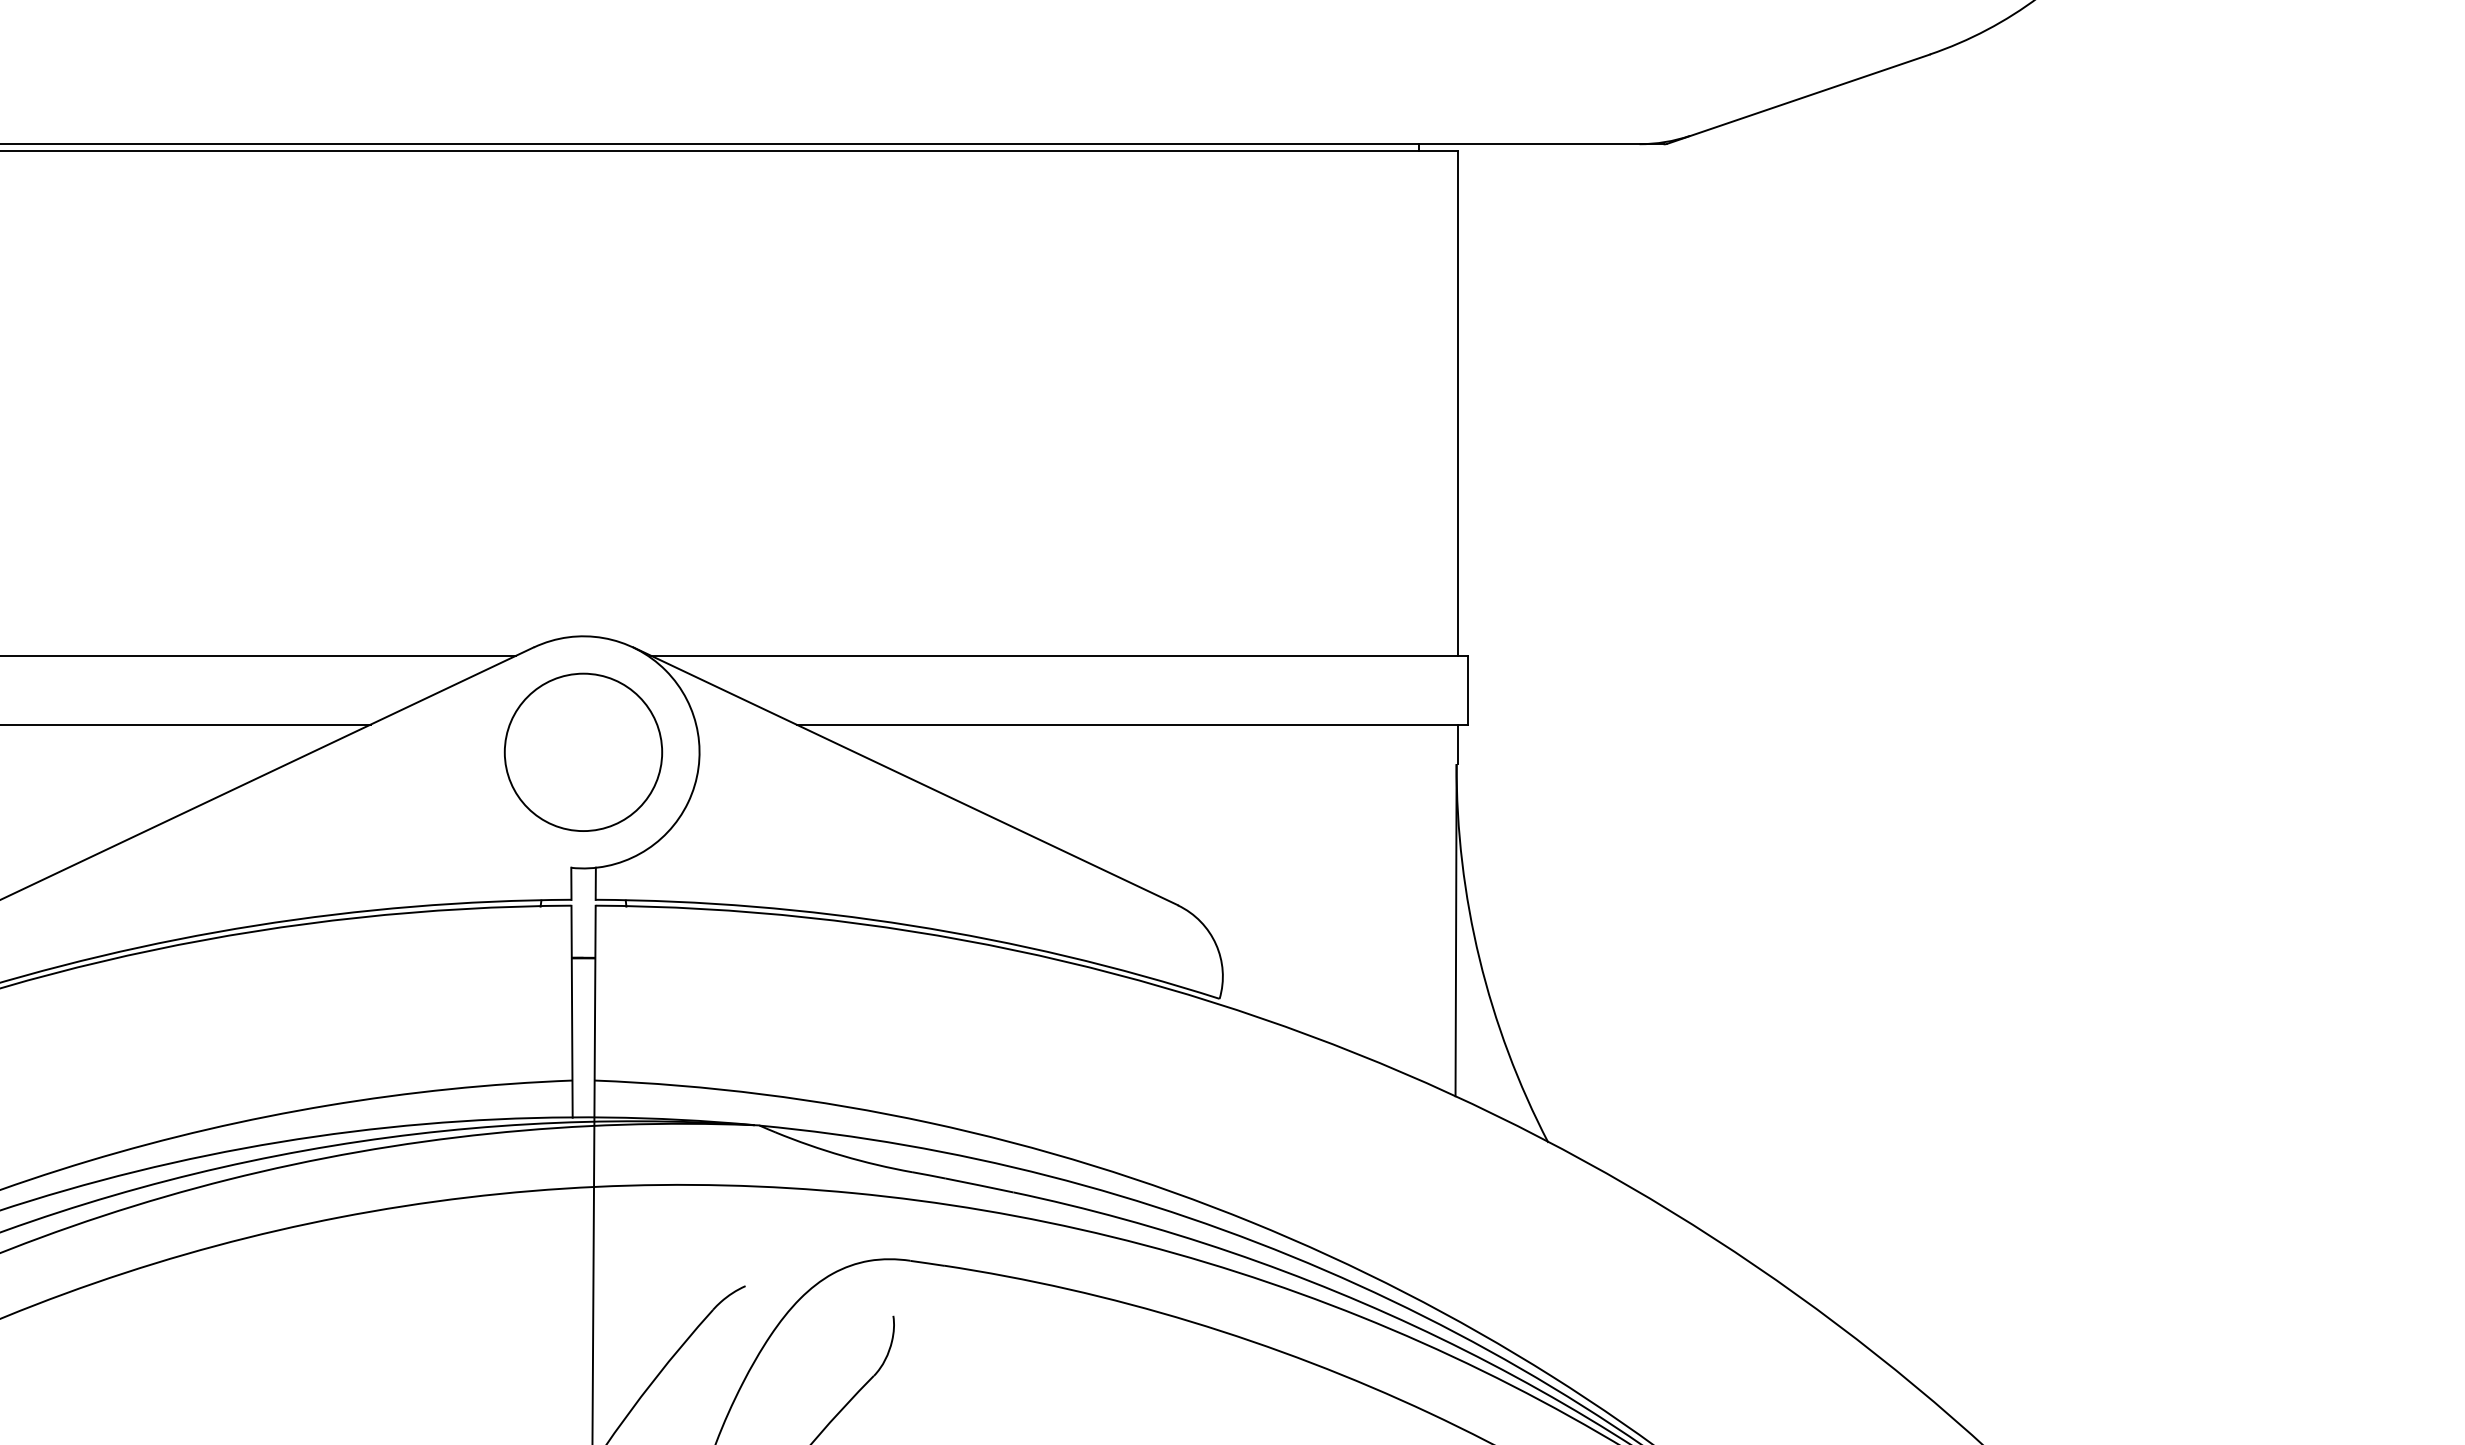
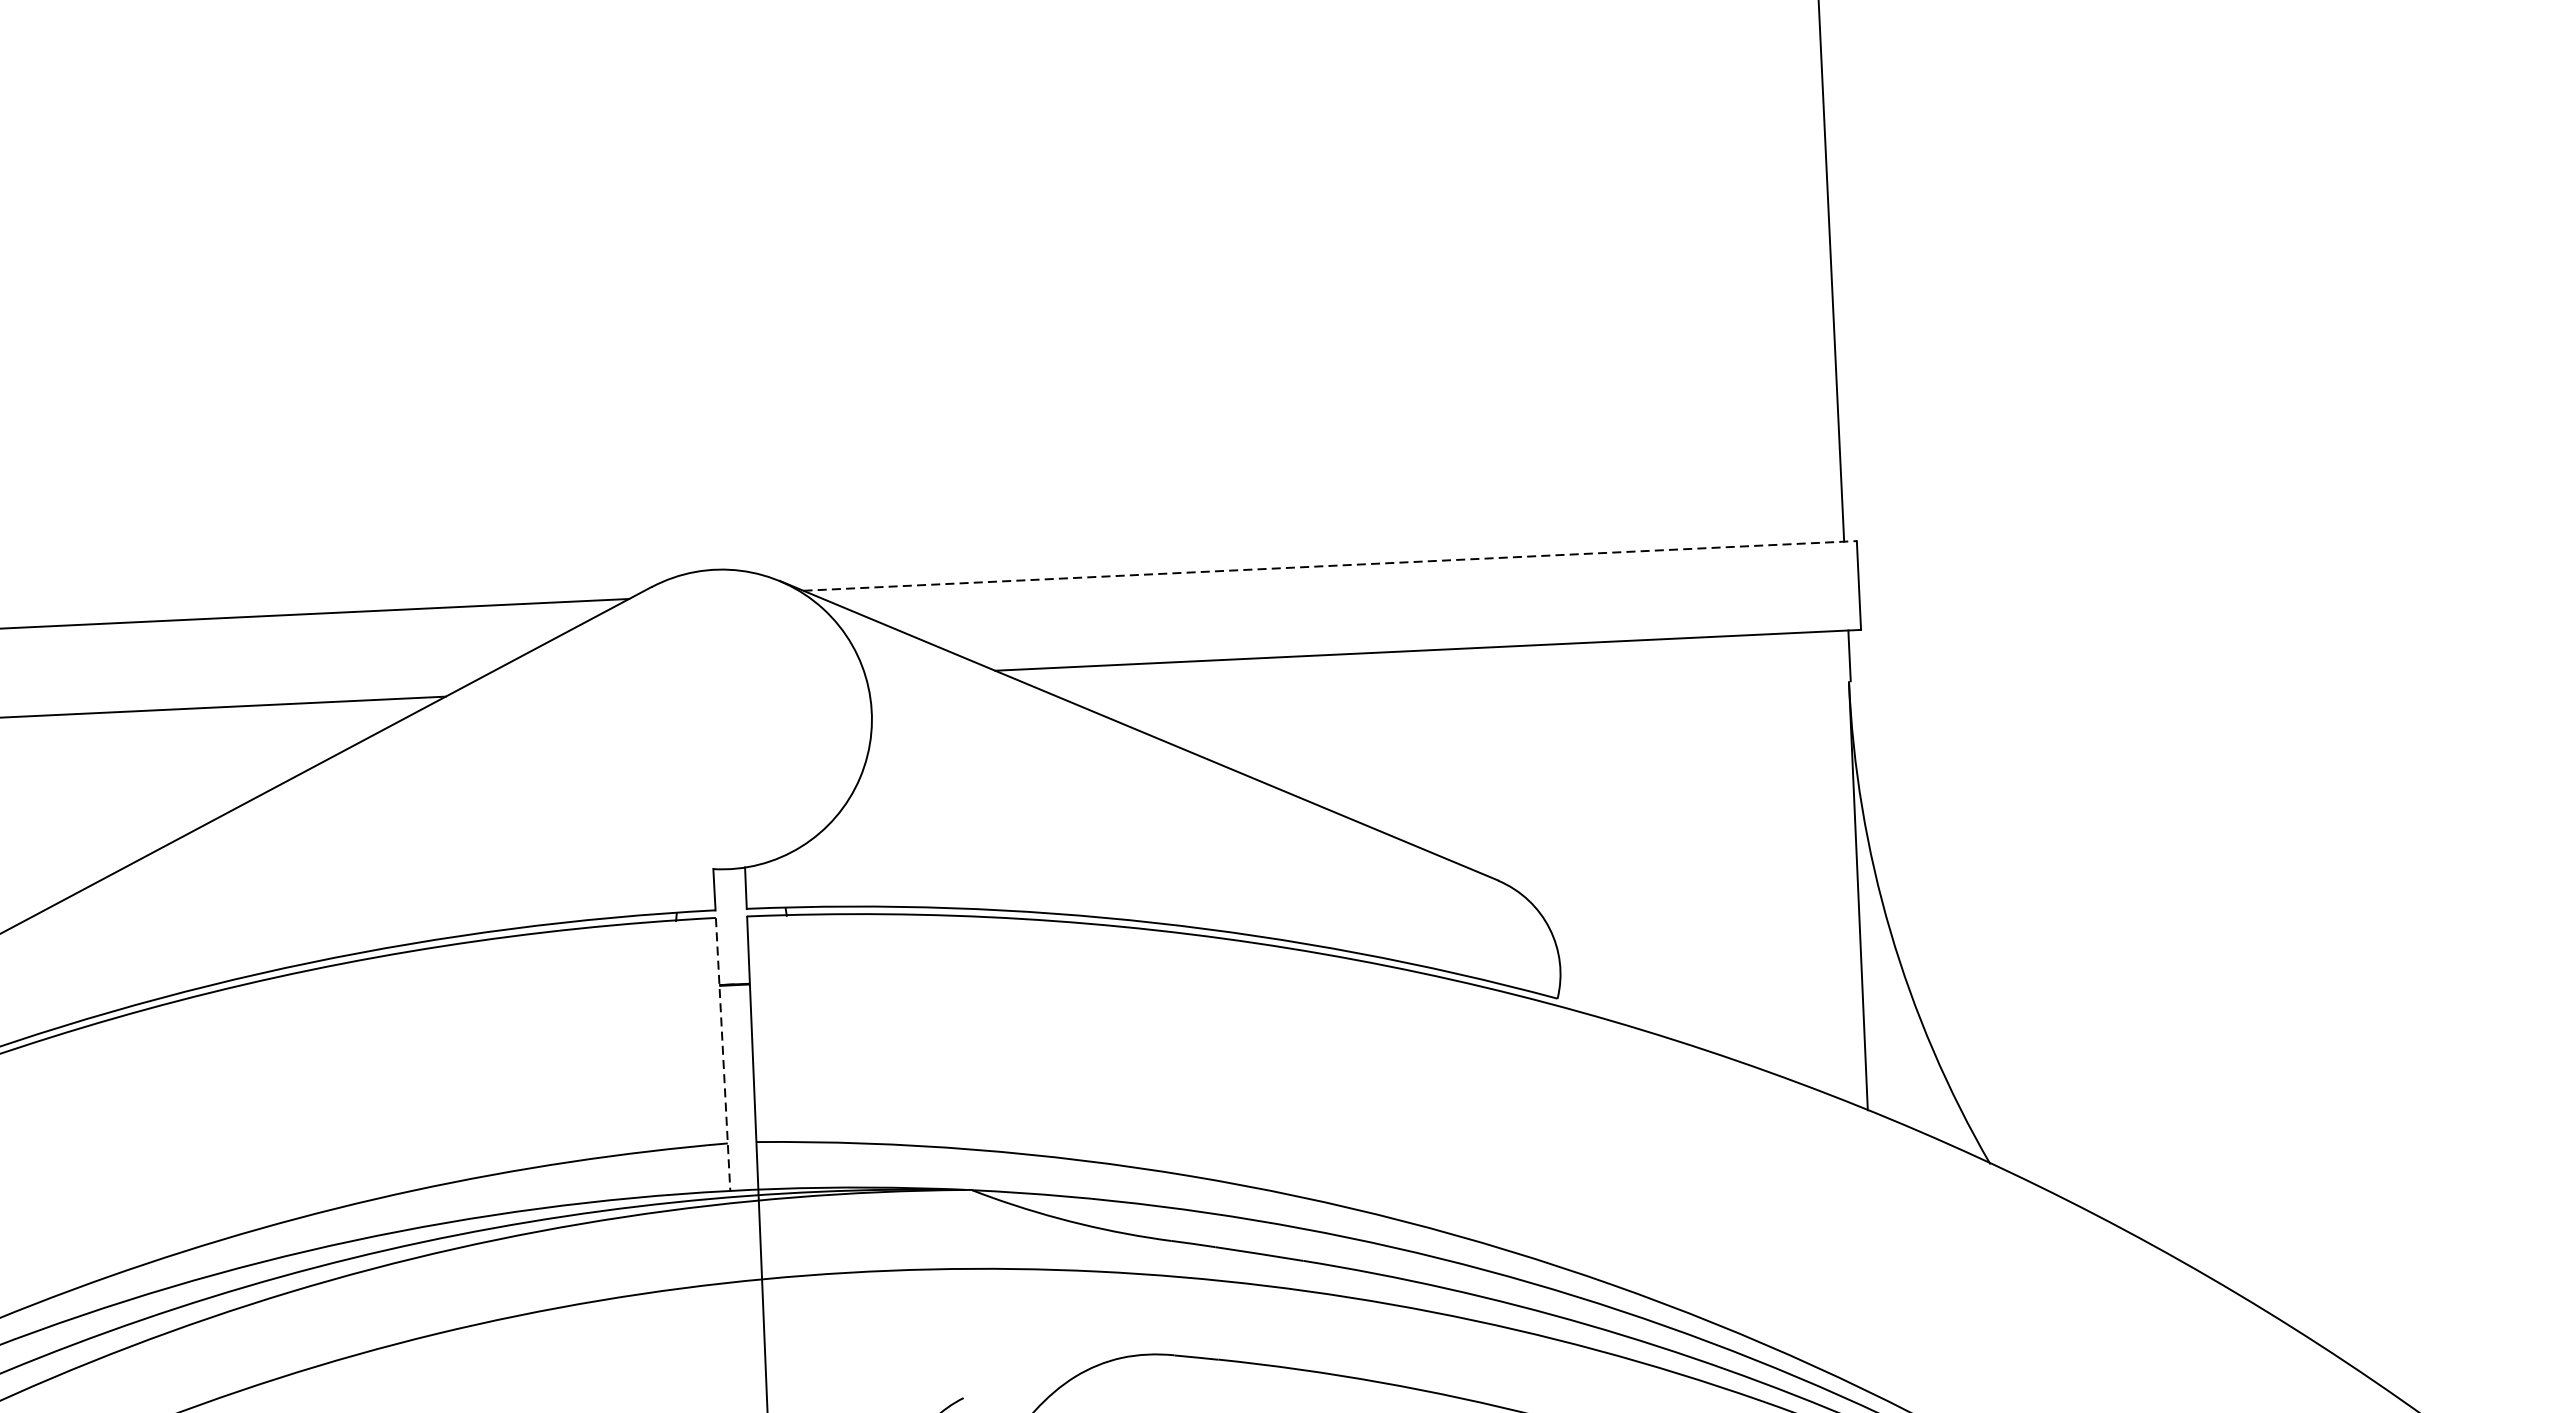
line: (1059, 655) -> (1330, 565), solid -> dashed
circle: (583, 751) -> (722, 718), removed
line: (572, 1011) -> (723, 1054), solid -> dashed

